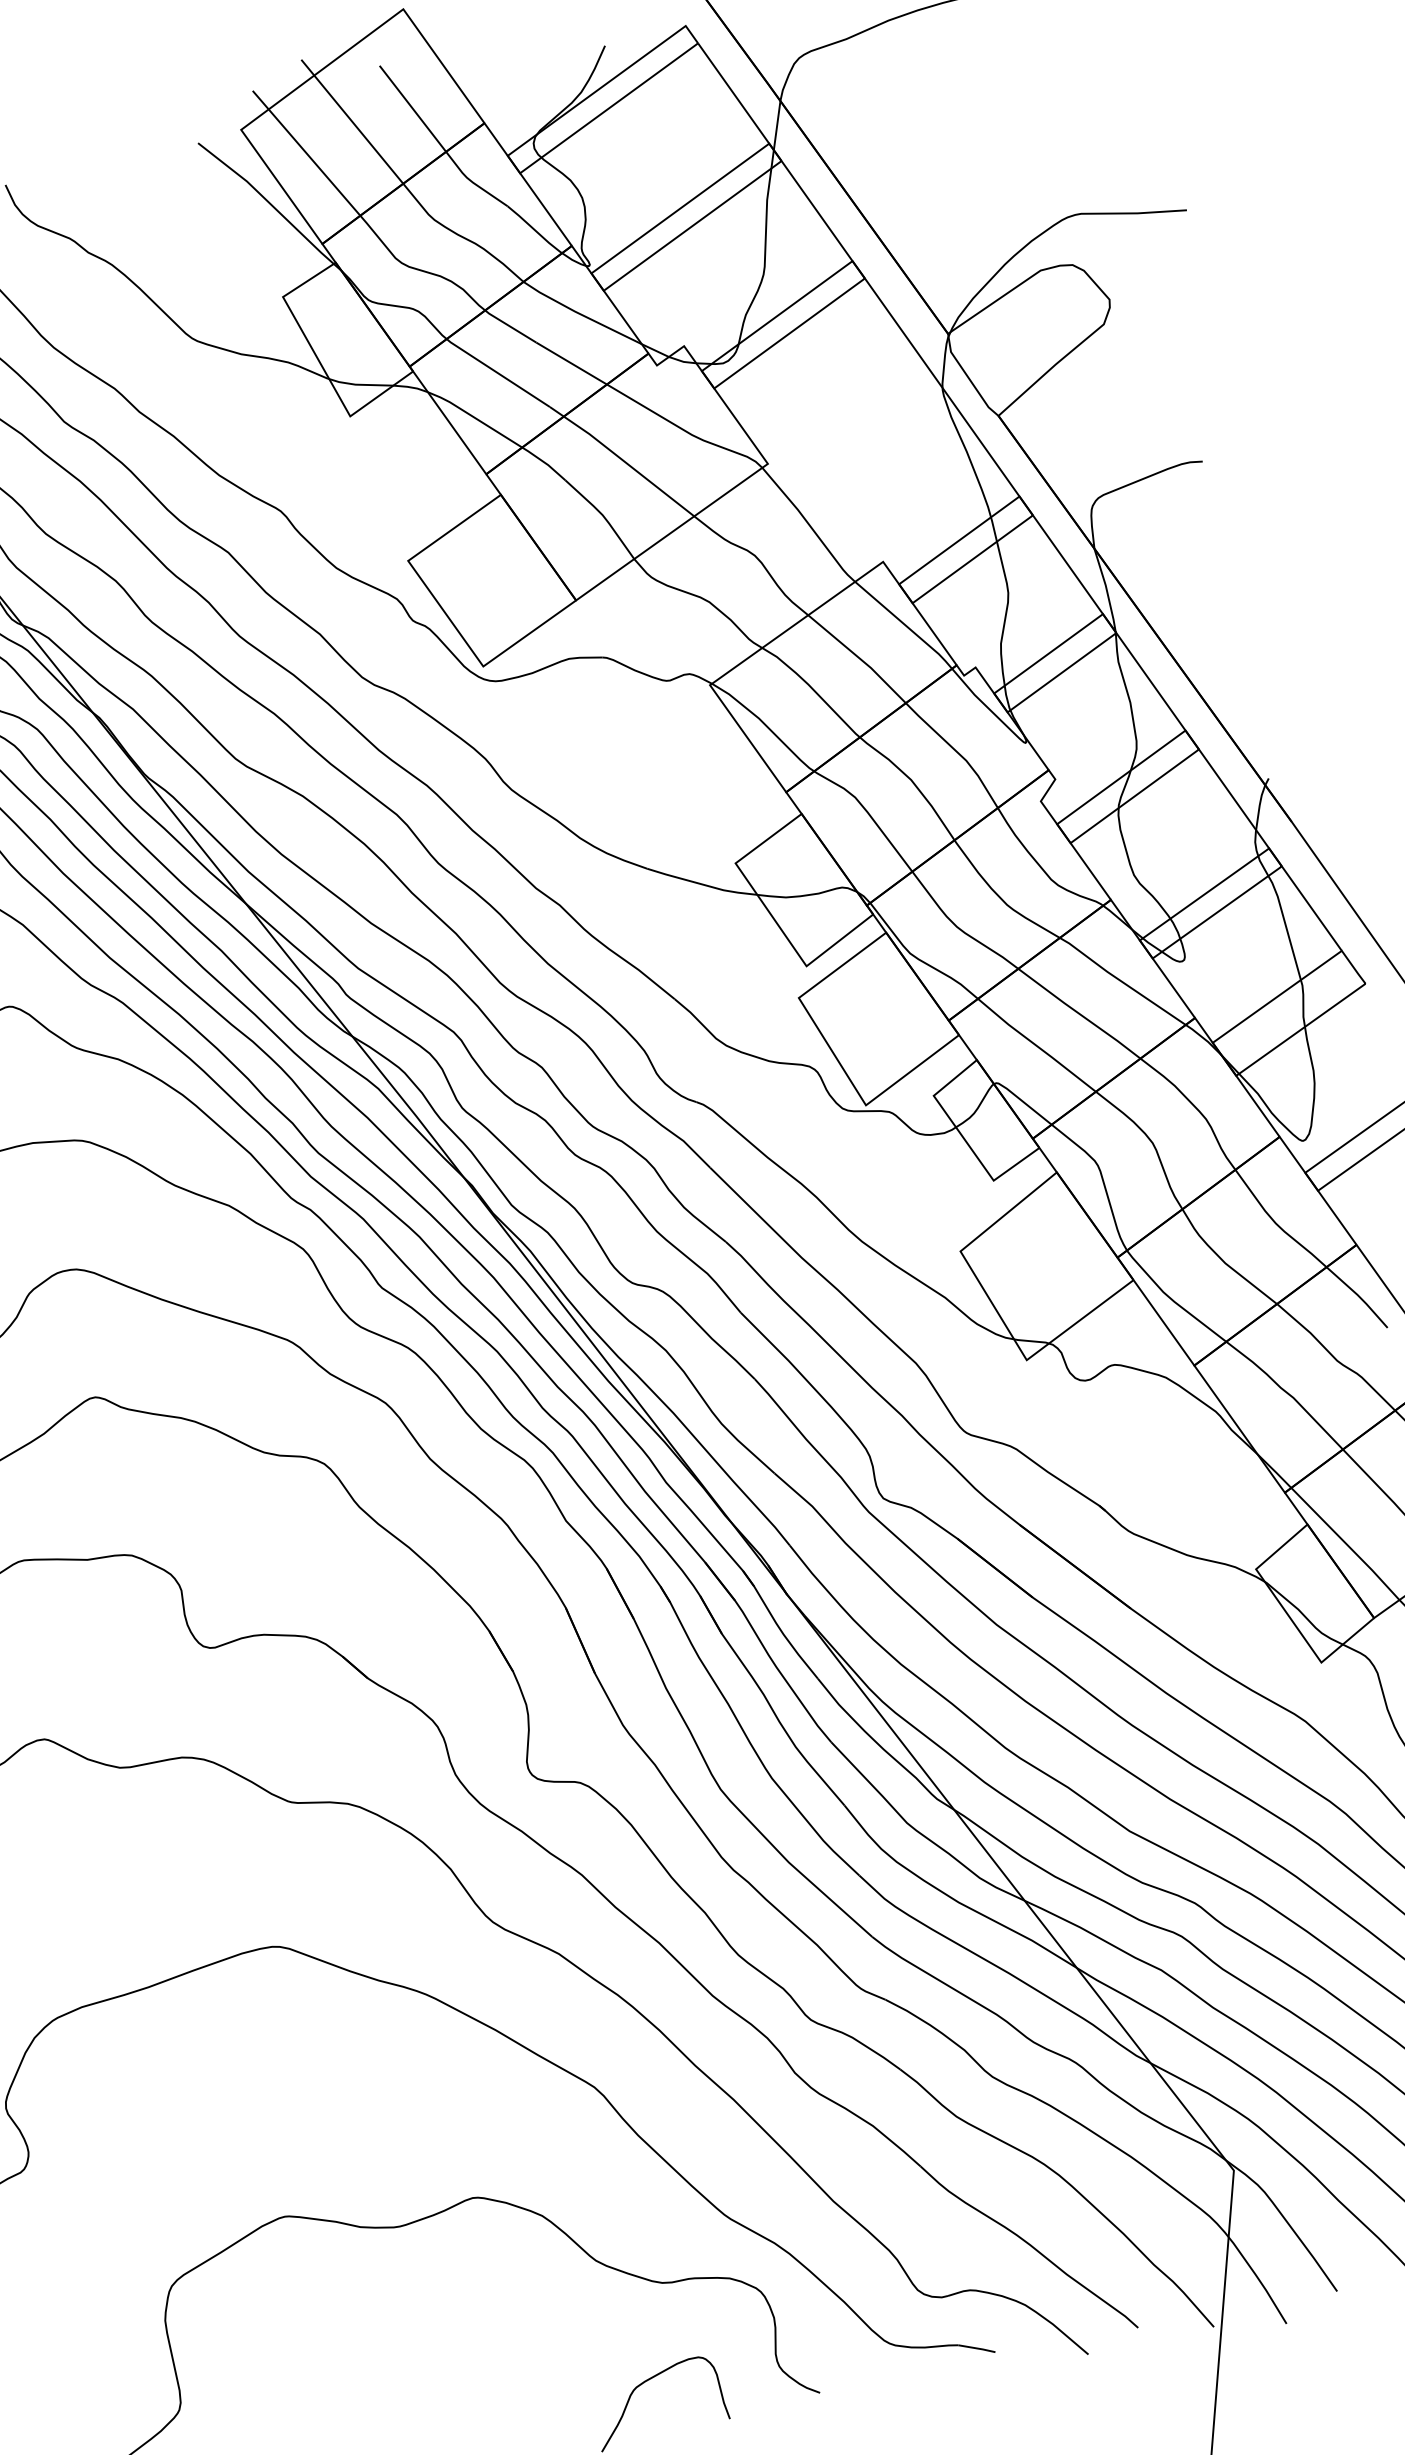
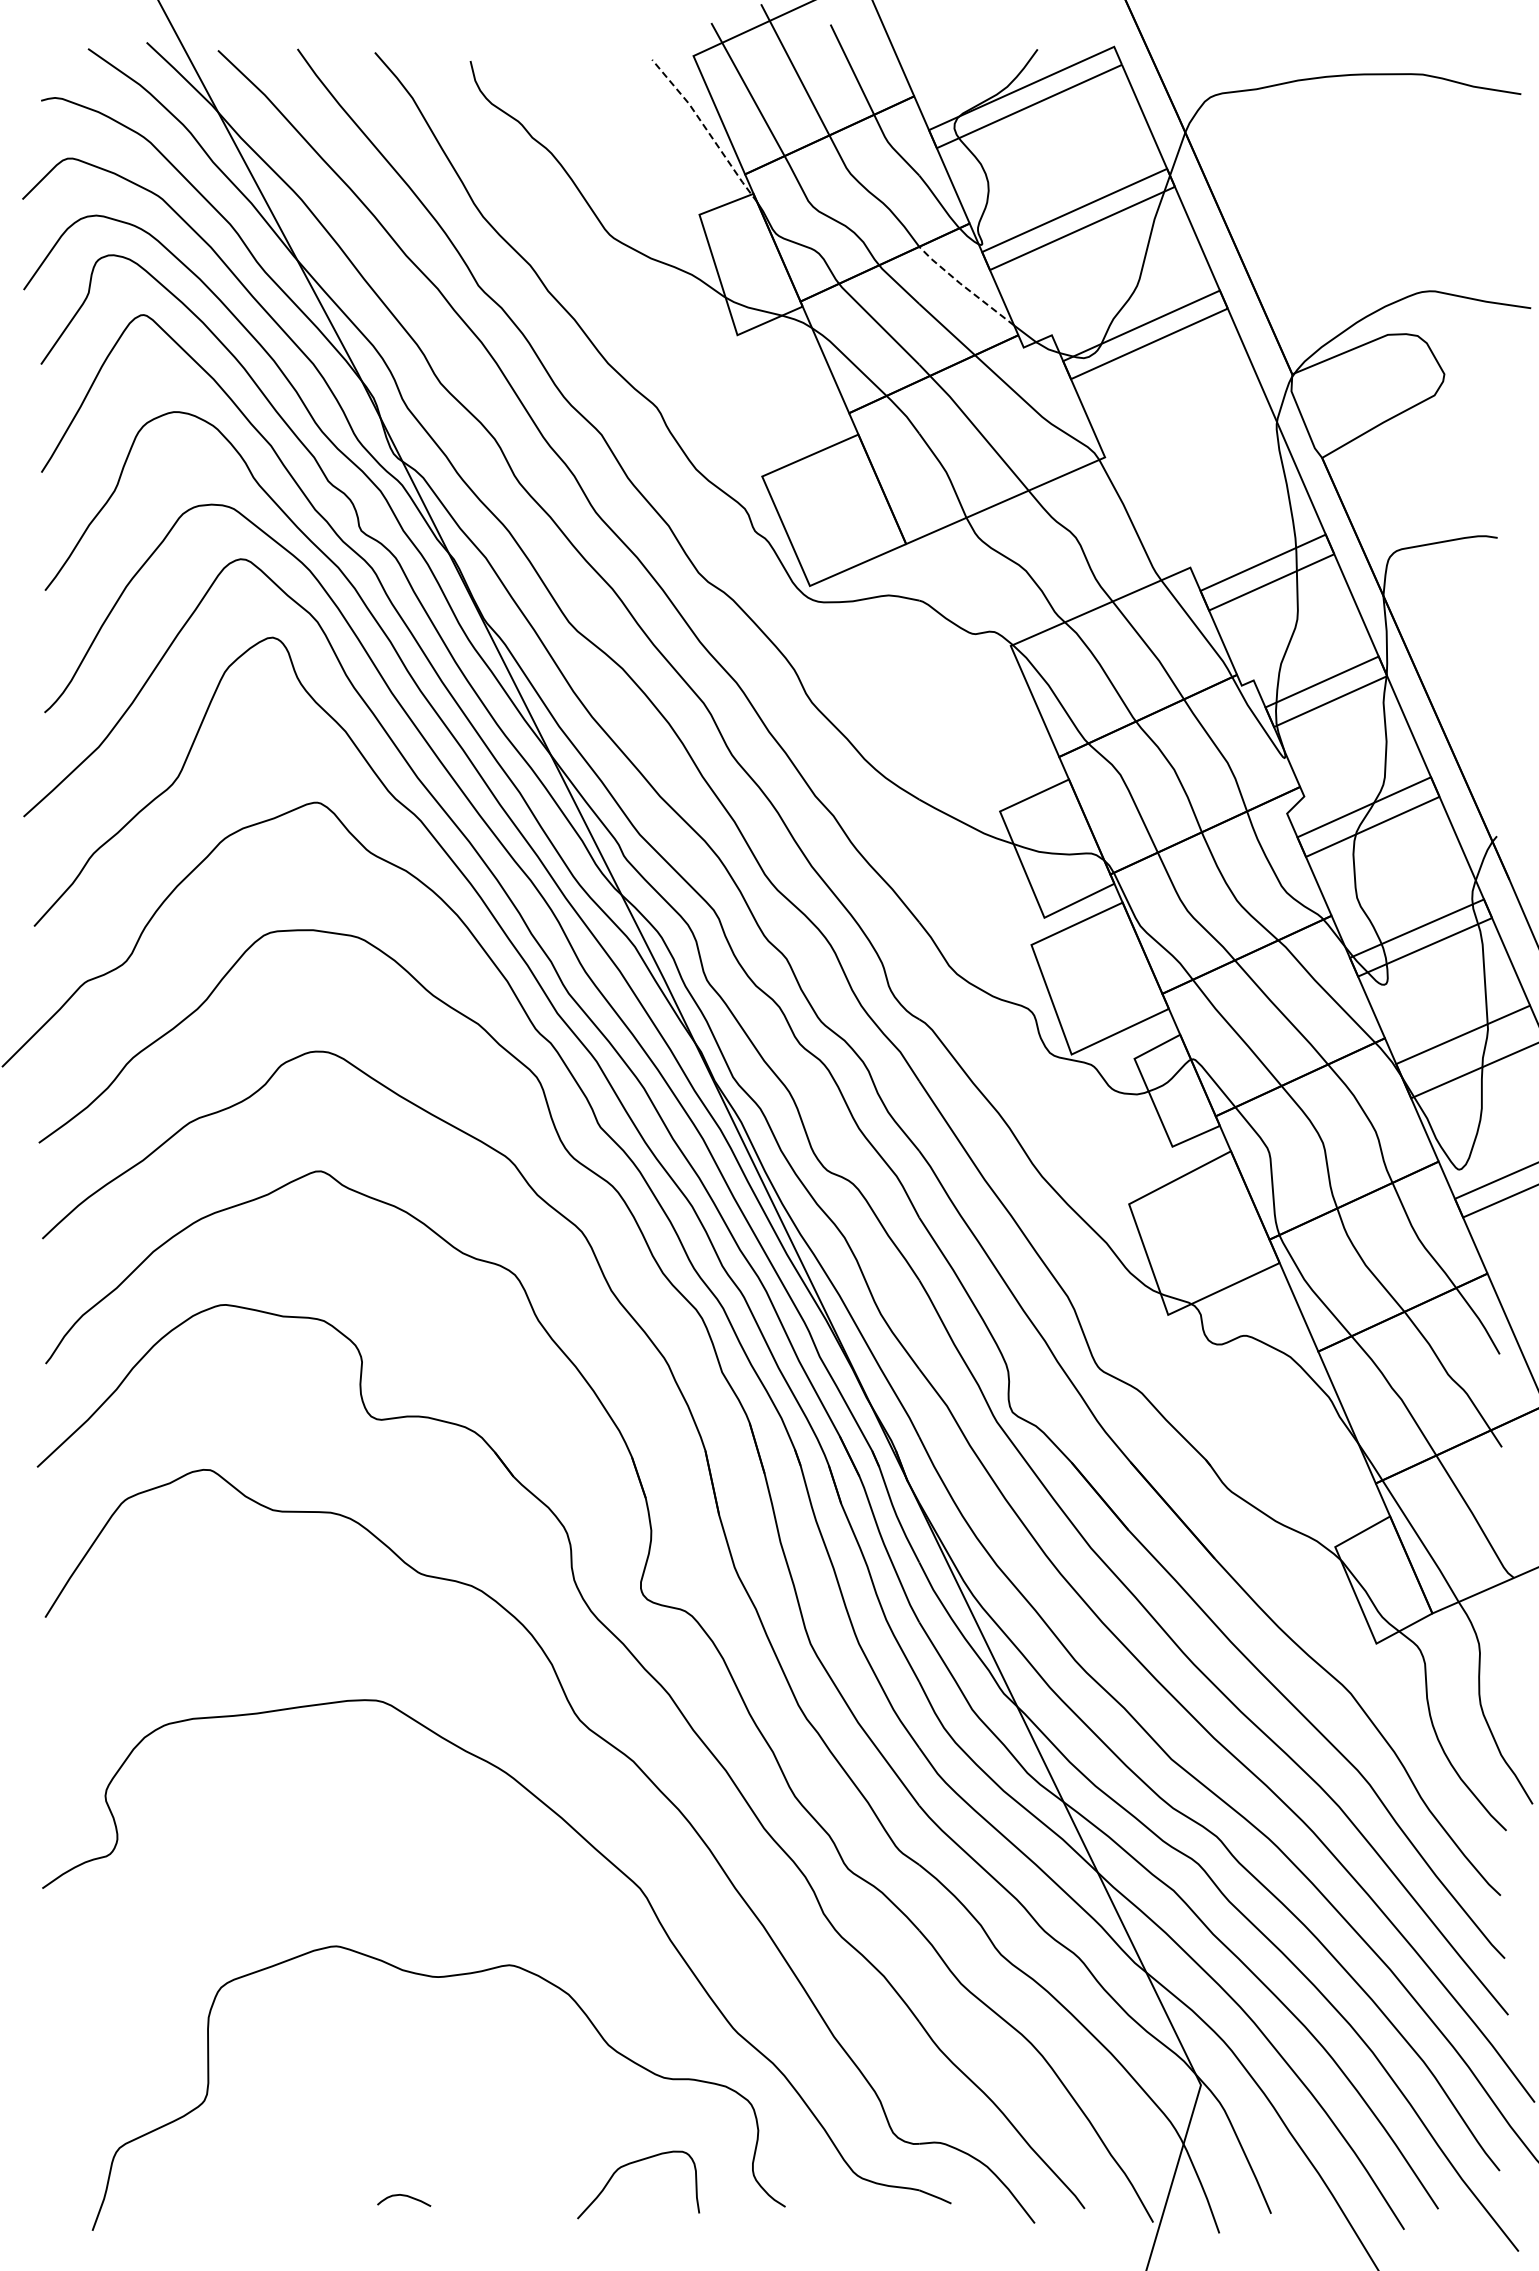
line: (271, 203) -> (706, 128), solid -> dashed
line: (580, 313) -> (964, 286), solid -> dashed

